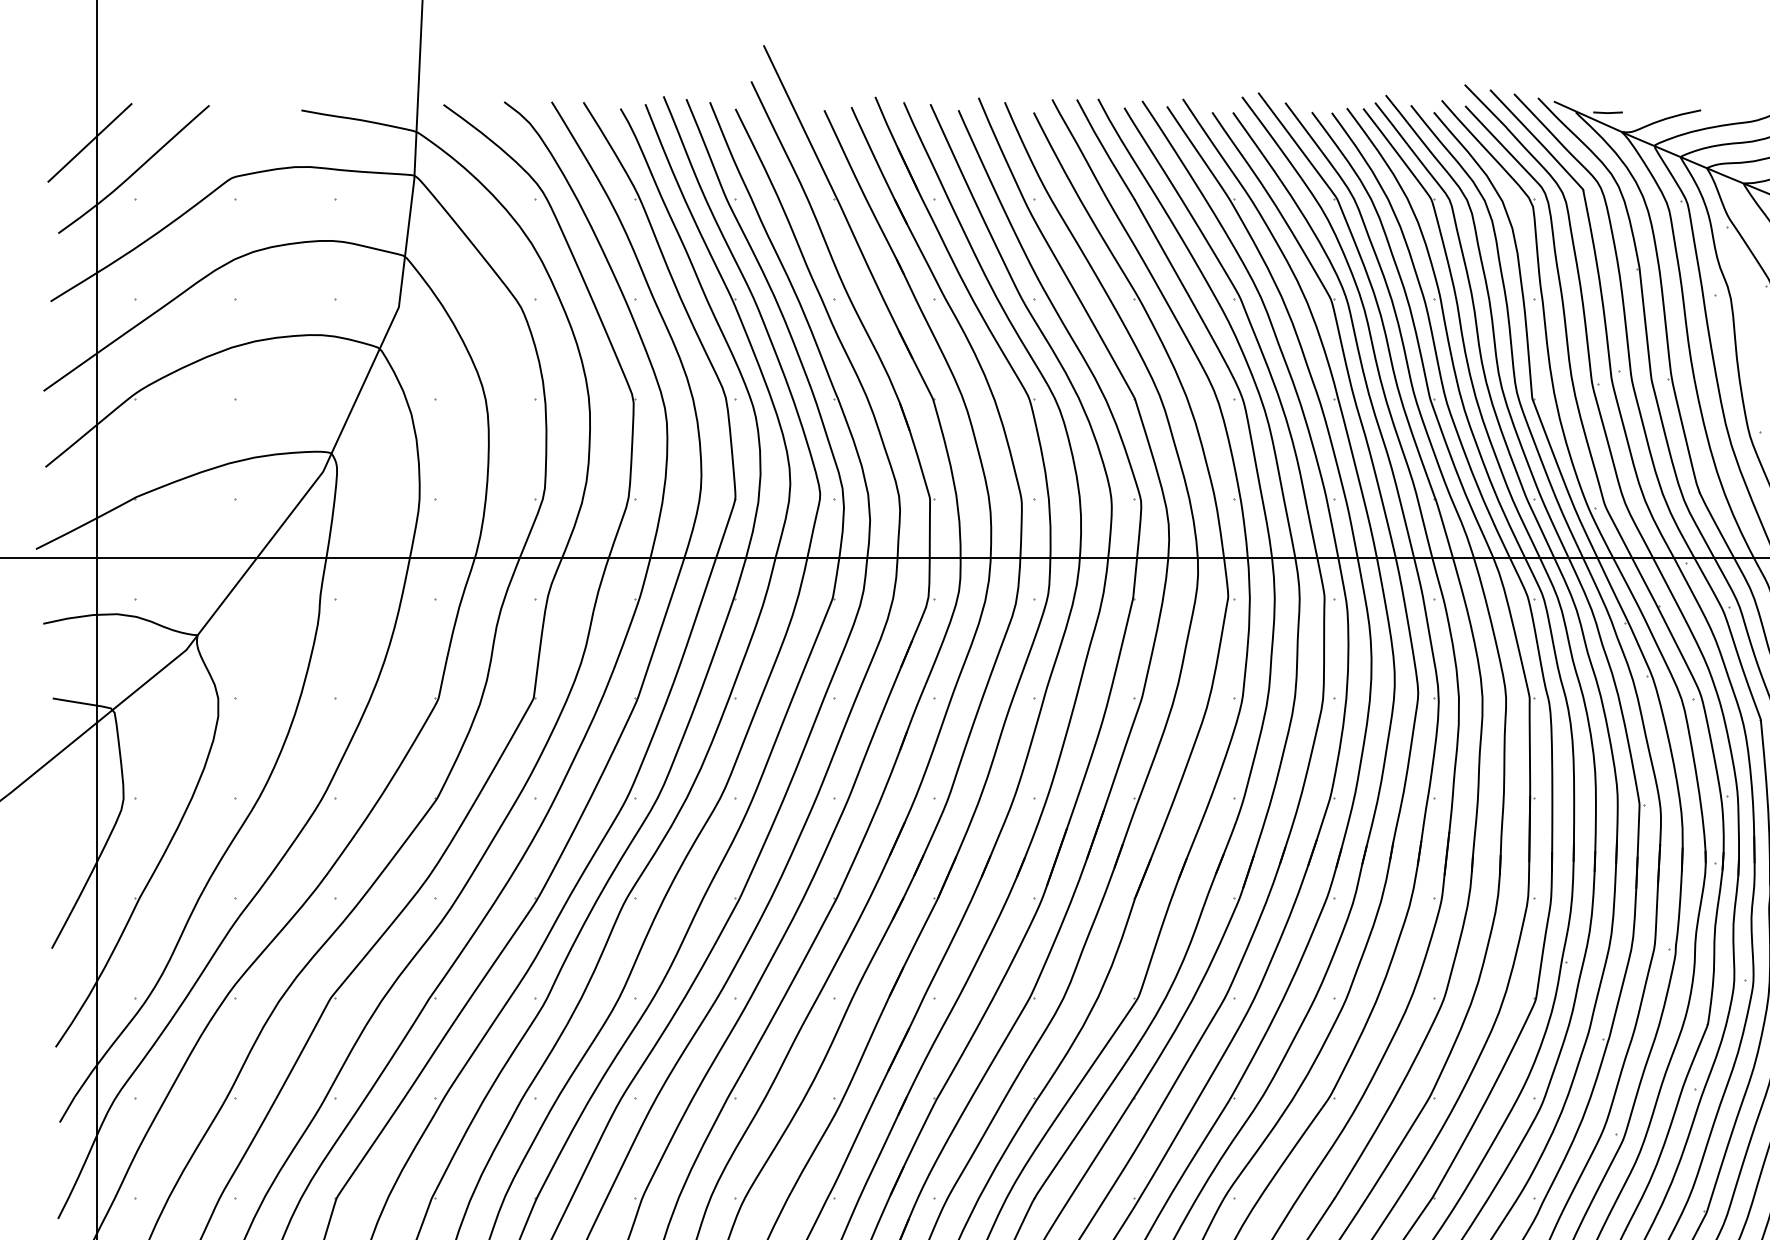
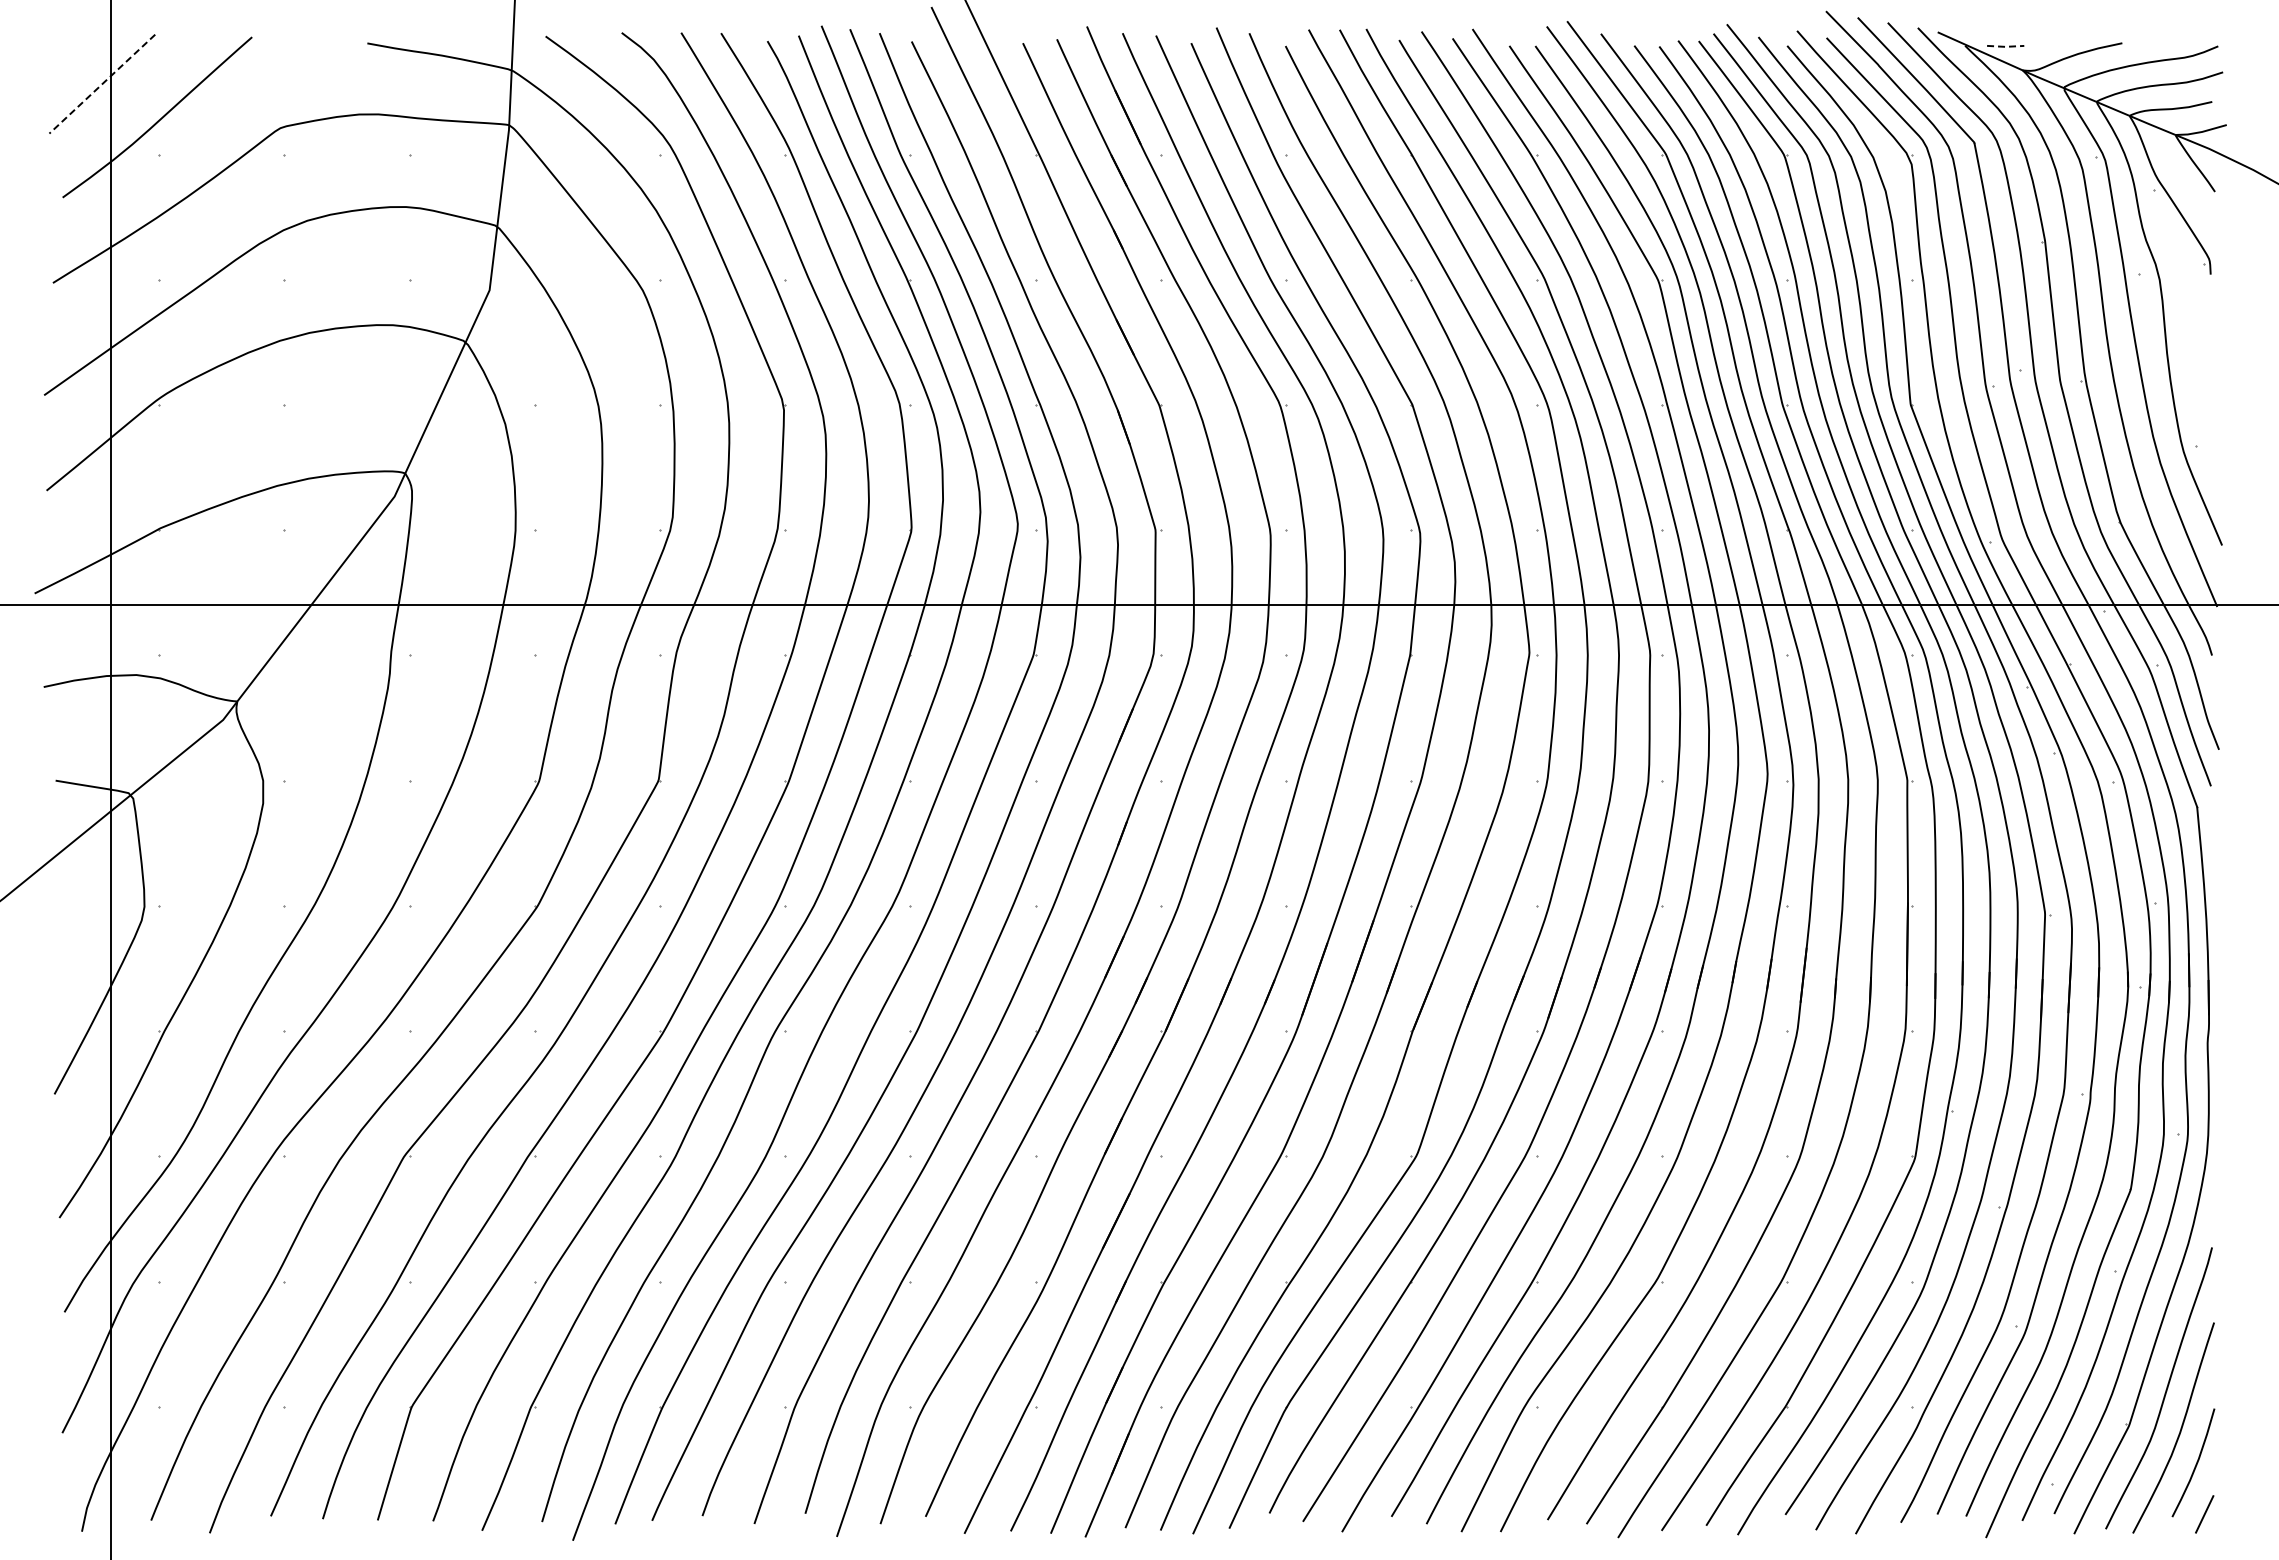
line: (1607, 112) -> (2005, 46), solid -> dashed
line: (89, 143) -> (101, 84), solid -> dashed

